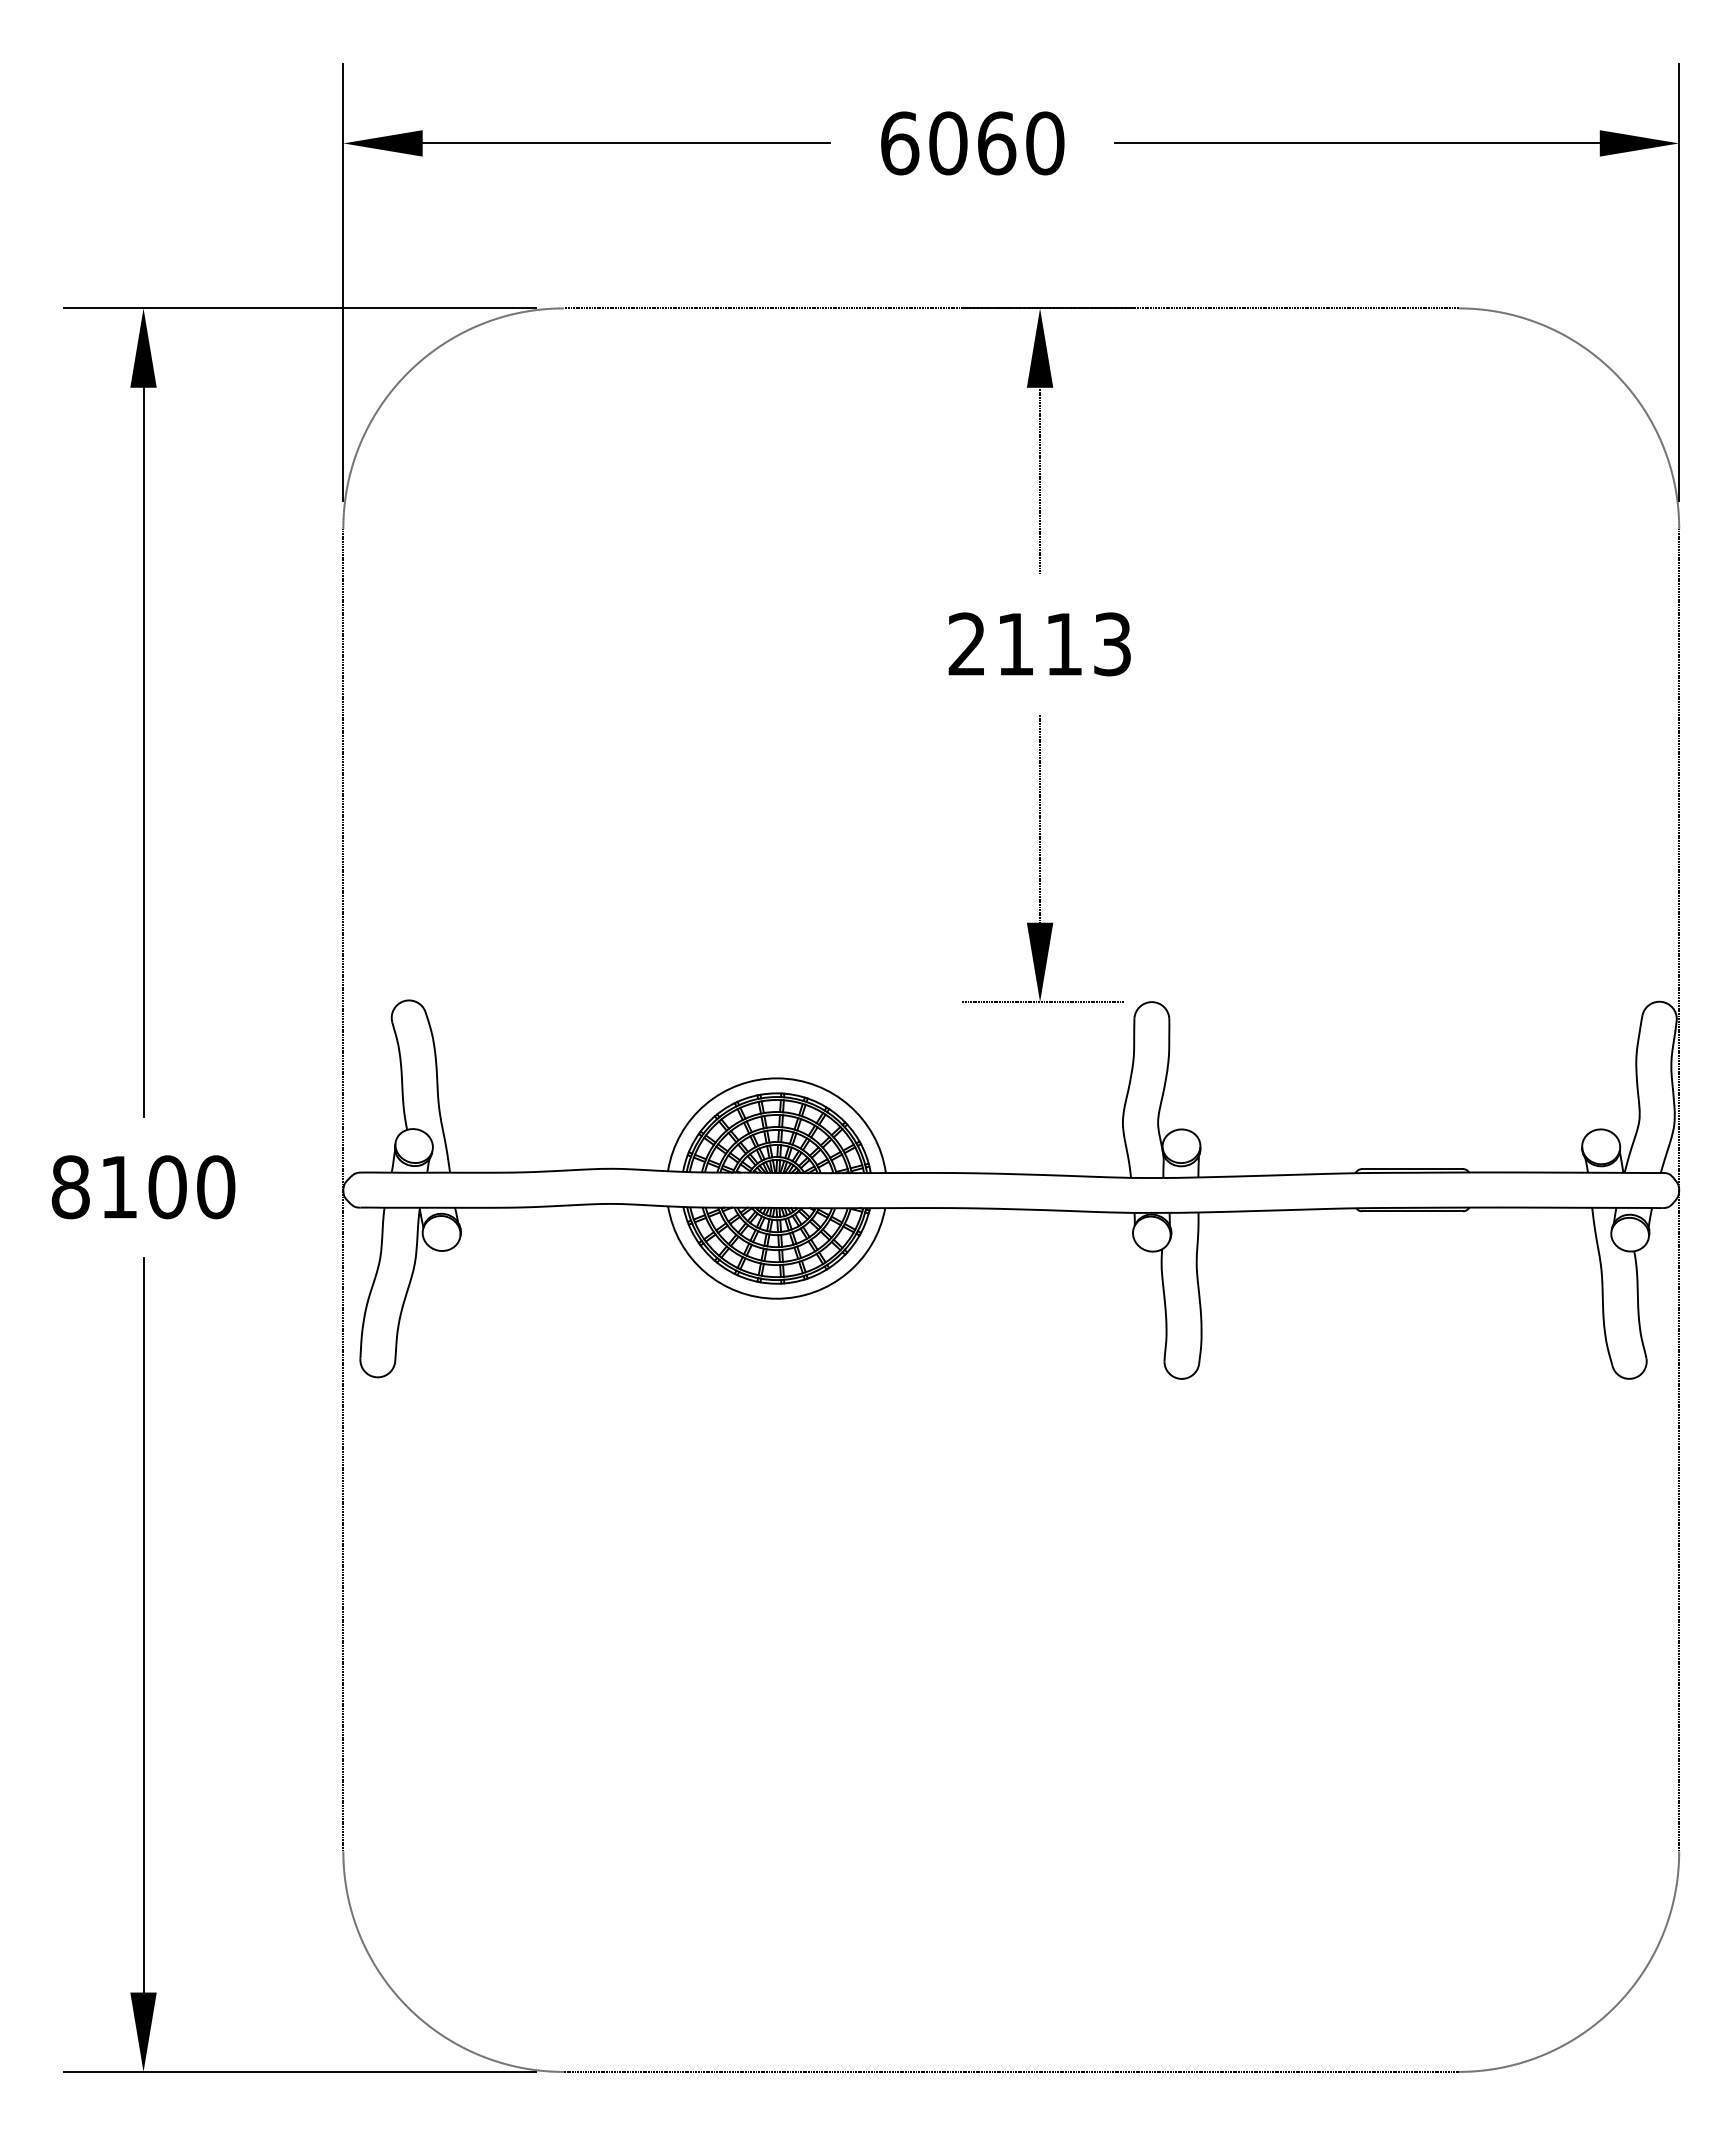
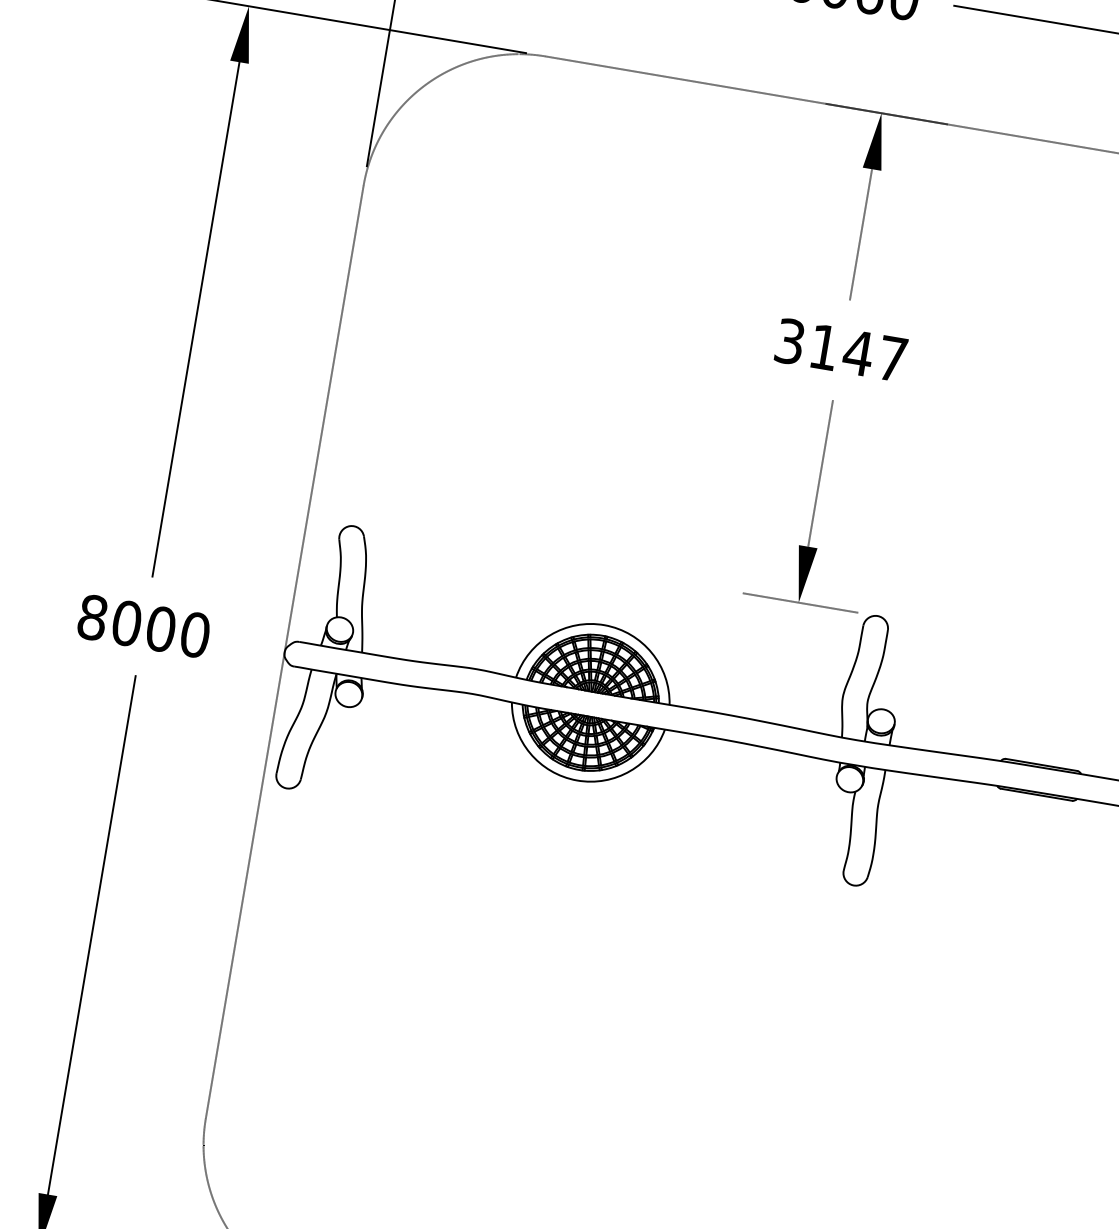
text: (1039, 644) -> (841, 350), 2113 -> 3147
text: (119, 1187) -> (127, 623), 8100 -> 8000

